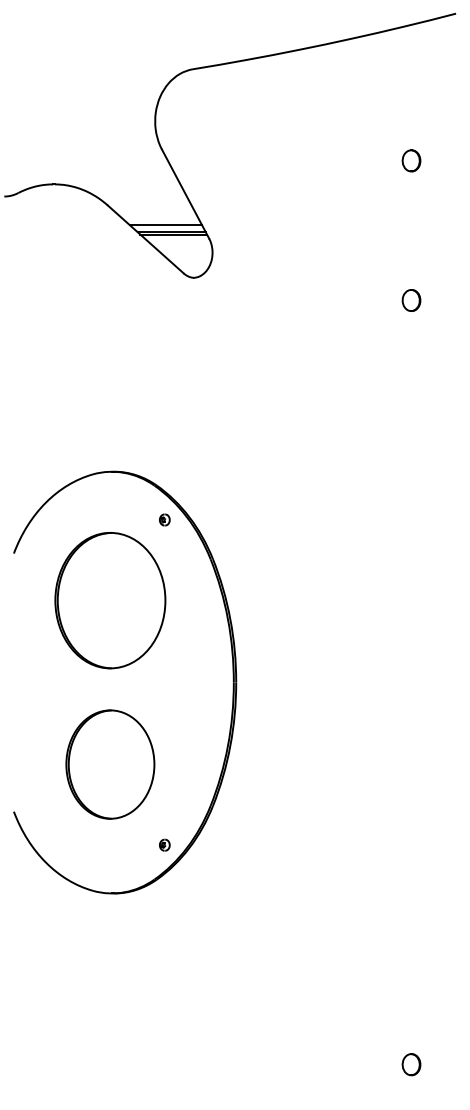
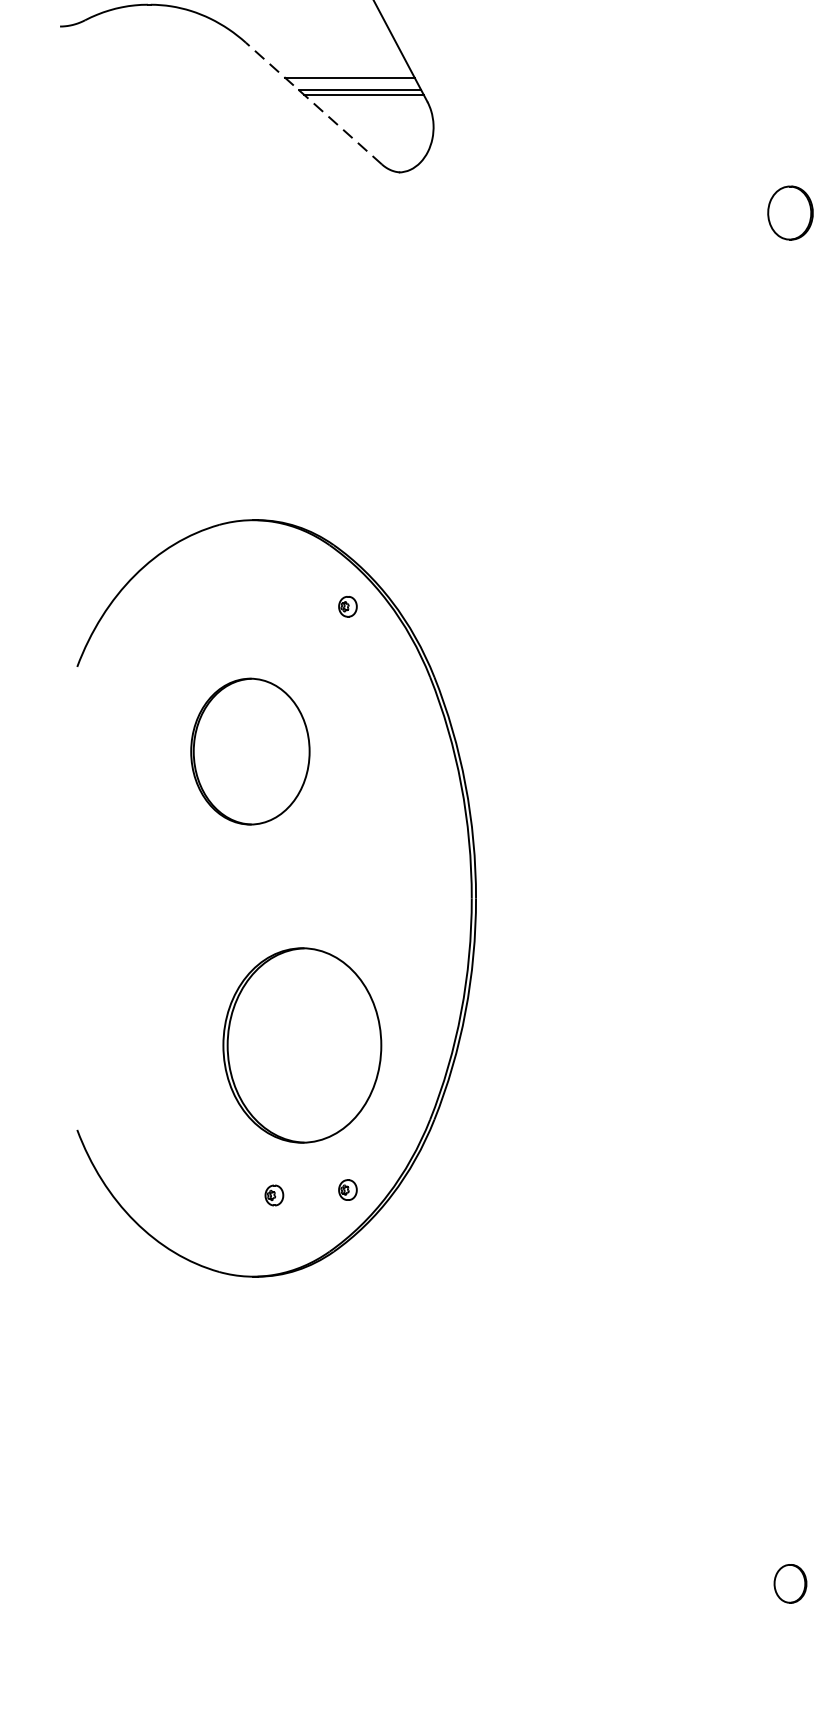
line: (145, 239) -> (313, 103), solid -> dashed
part: (411, 300) -> (790, 212), size x1.4
part: (110, 600) -> (250, 751), size x0.6
part: (110, 764) -> (302, 1045), moved
part: (123, 847) -> (273, 1194), added

